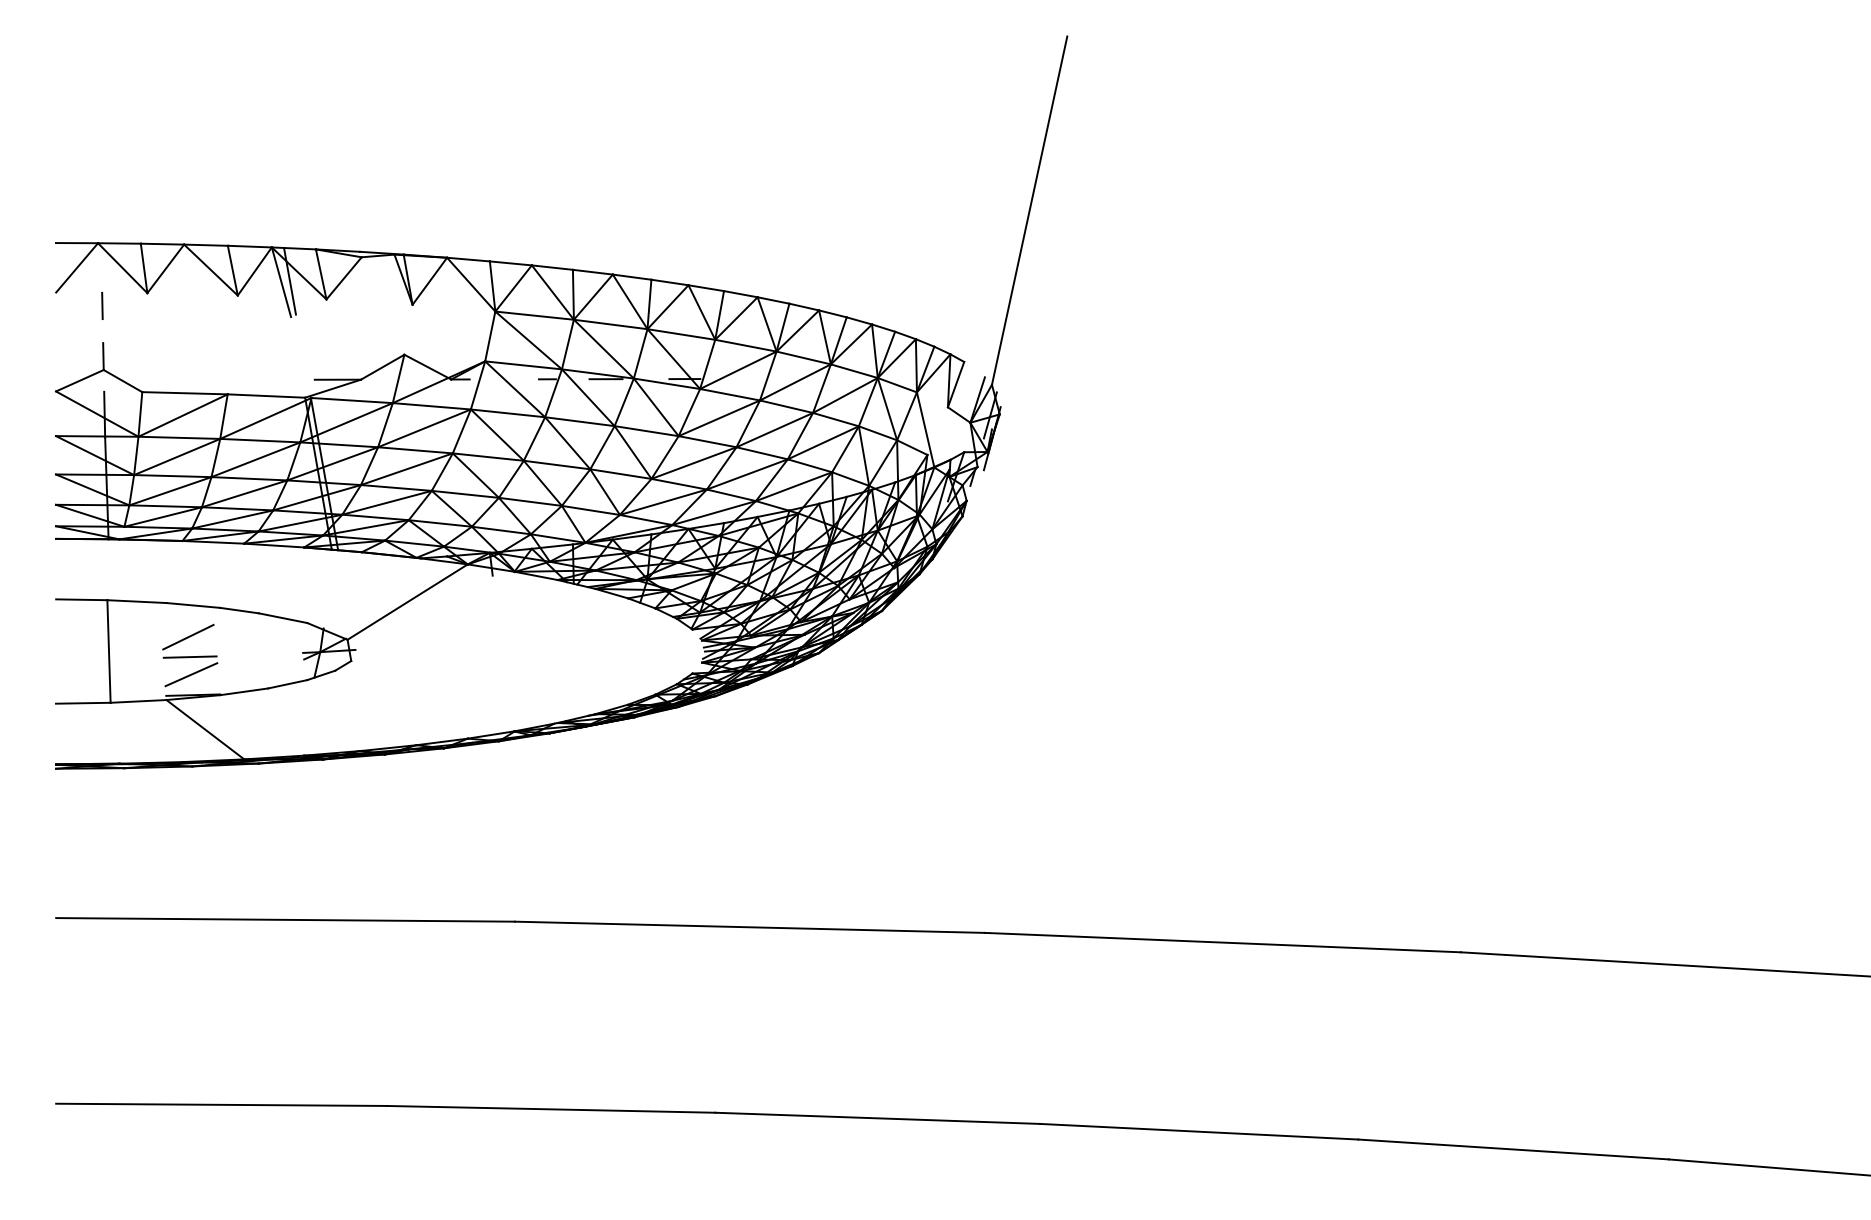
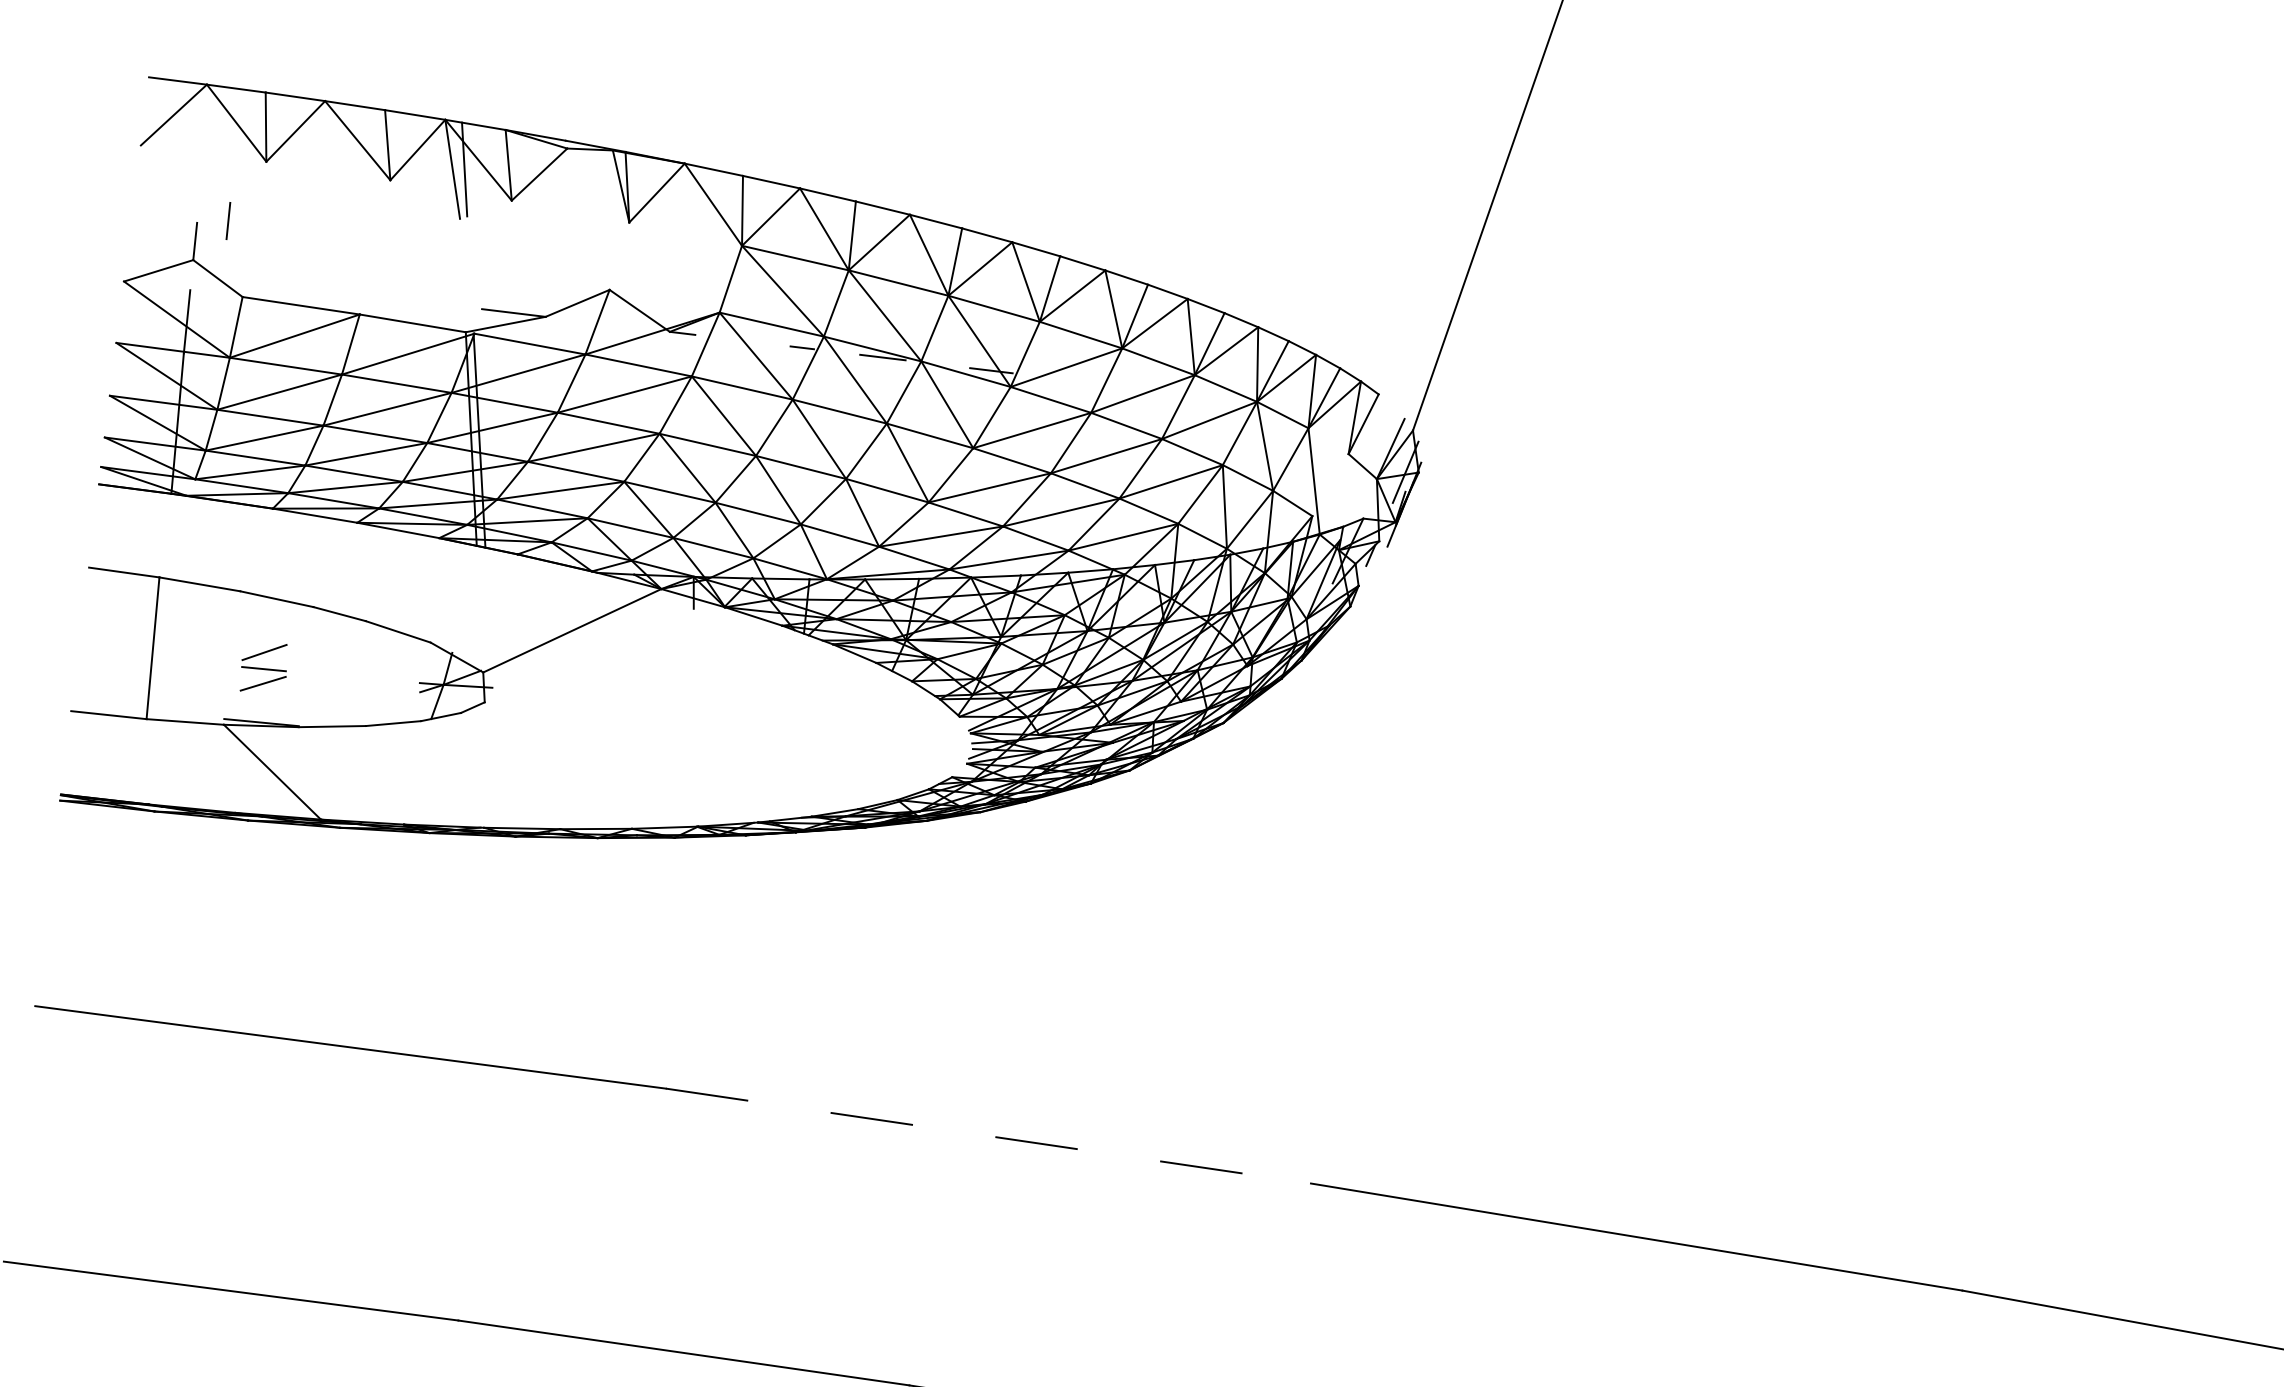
line: (102, 305) -> (228, 220), moved
part: (190, 655) -> (264, 667), size x0.6
line: (750, 927) -> (989, 1136), solid -> dashed

